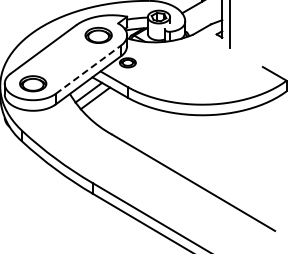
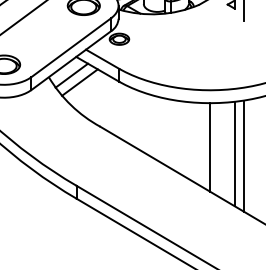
line: (88, 69) -> (71, 47), dashed -> solid
line: (202, 151) -> (210, 147), added
line: (222, 156) -> (234, 153), added
line: (229, 158) -> (243, 155), added

